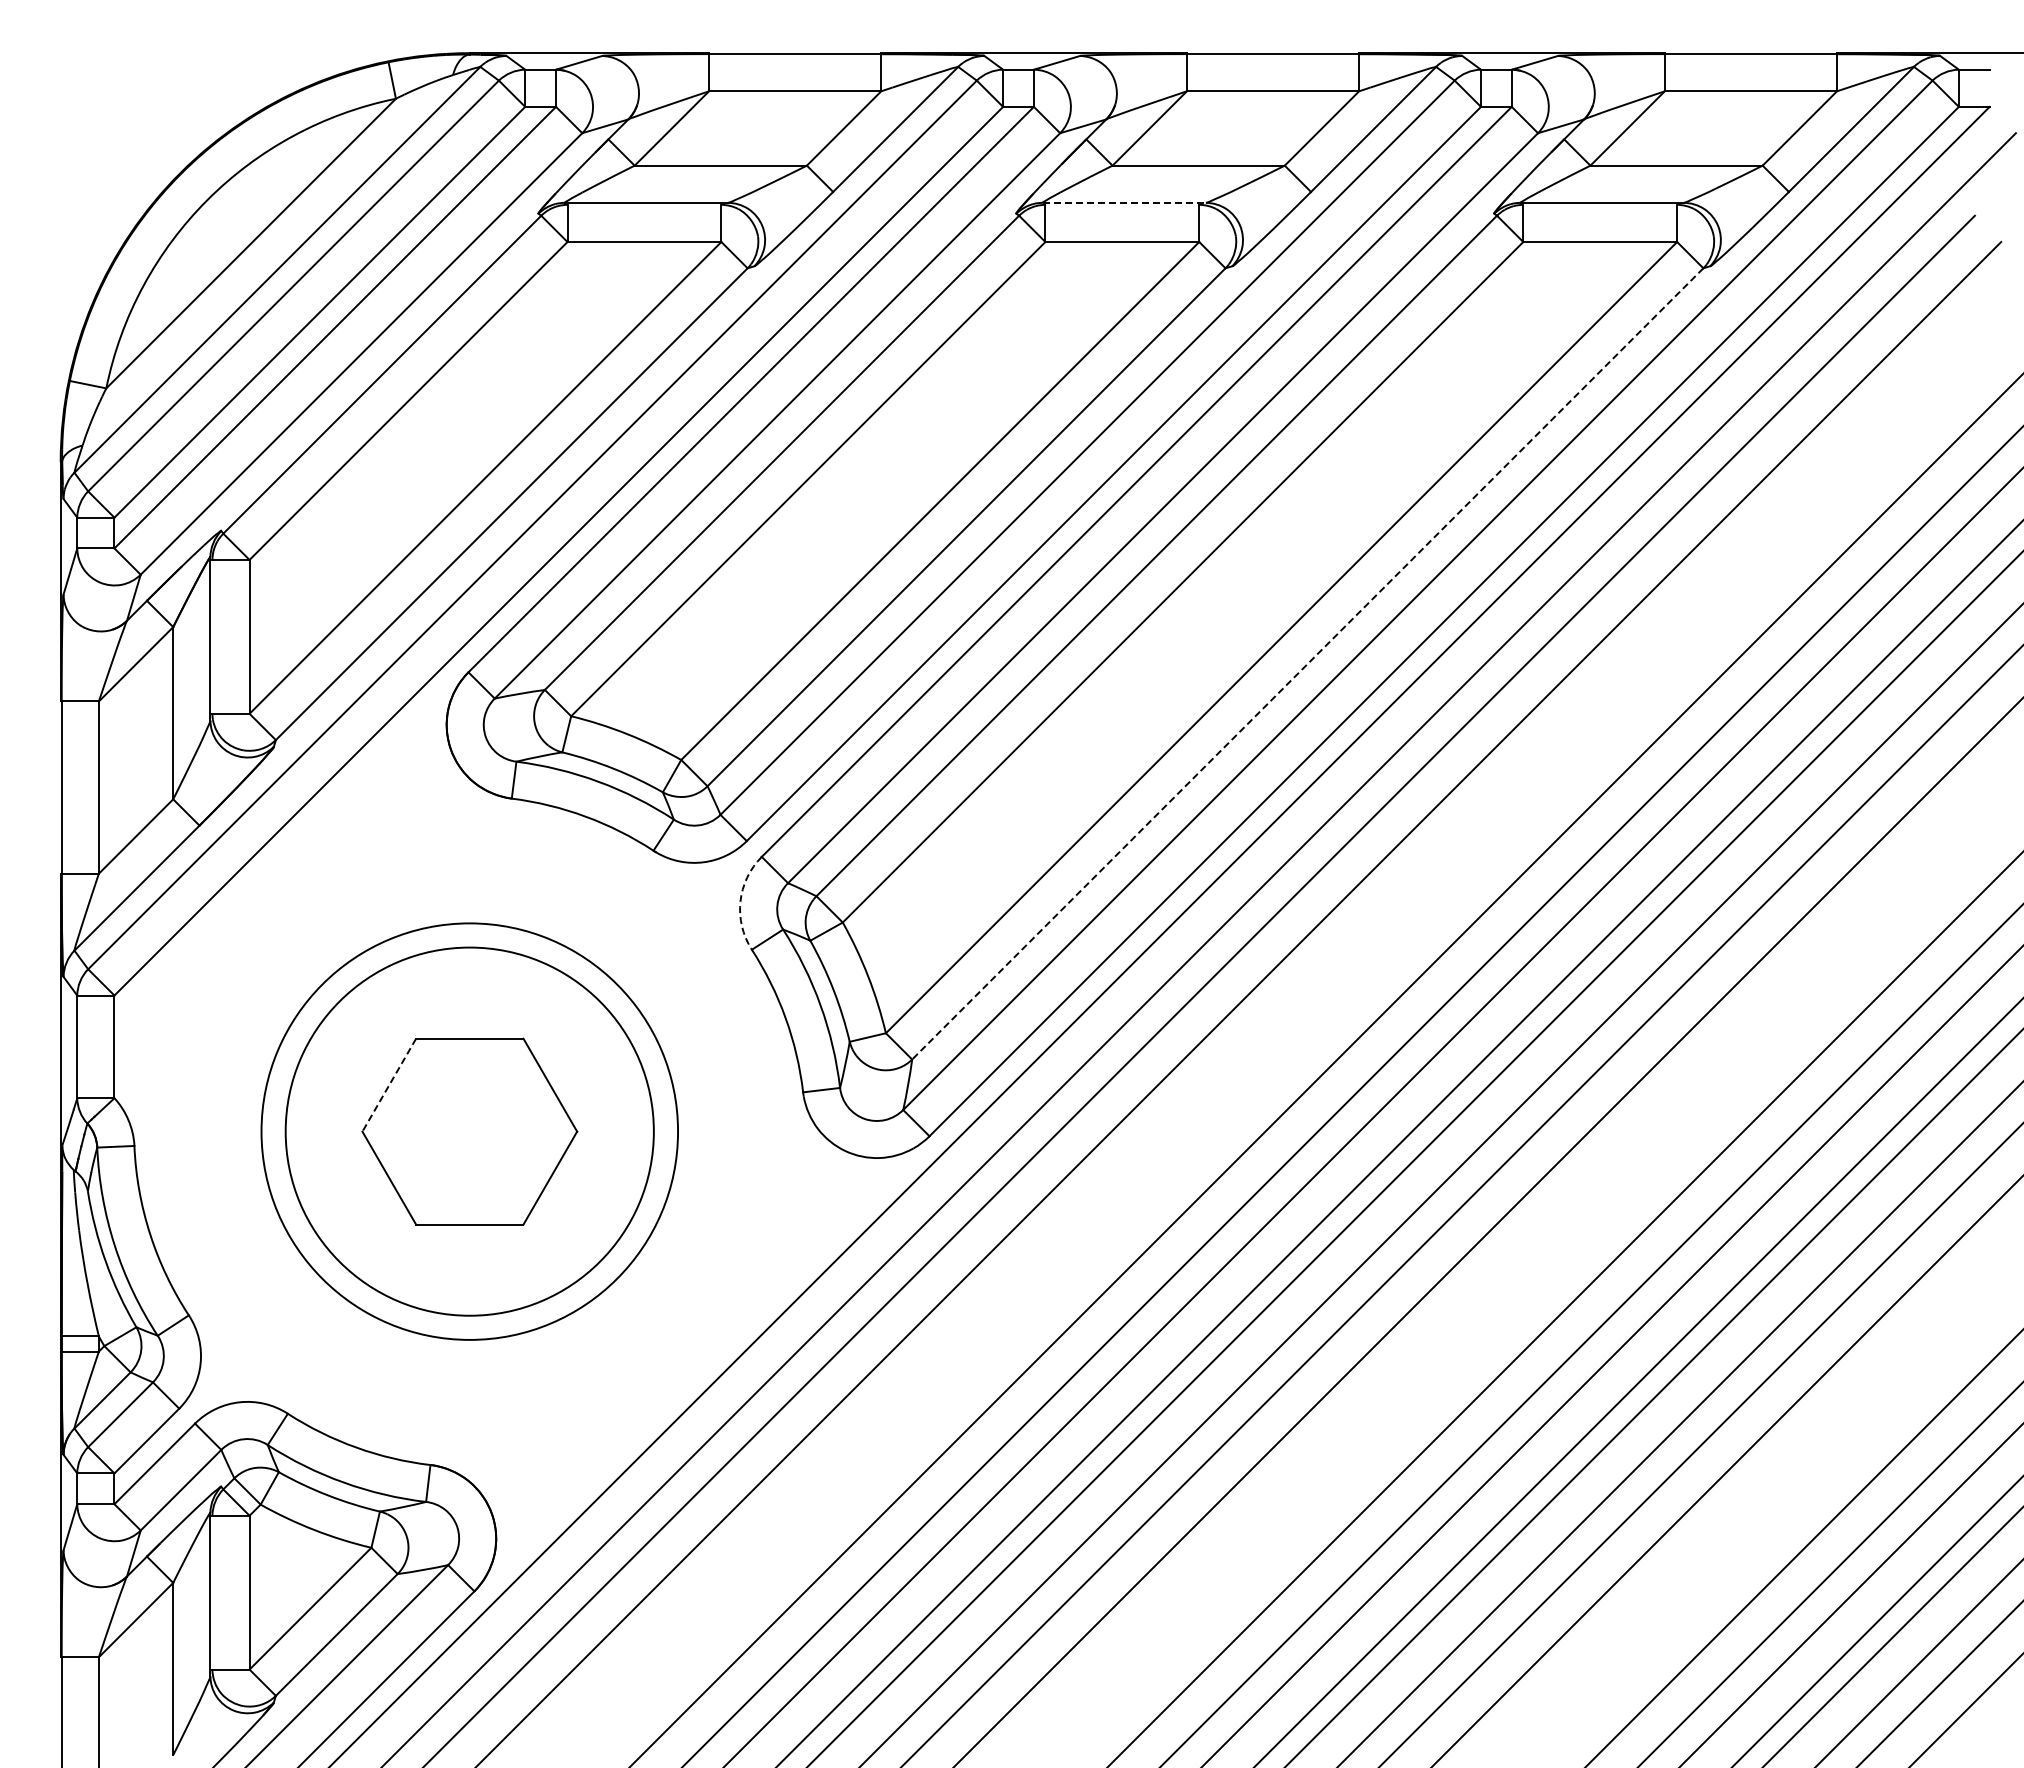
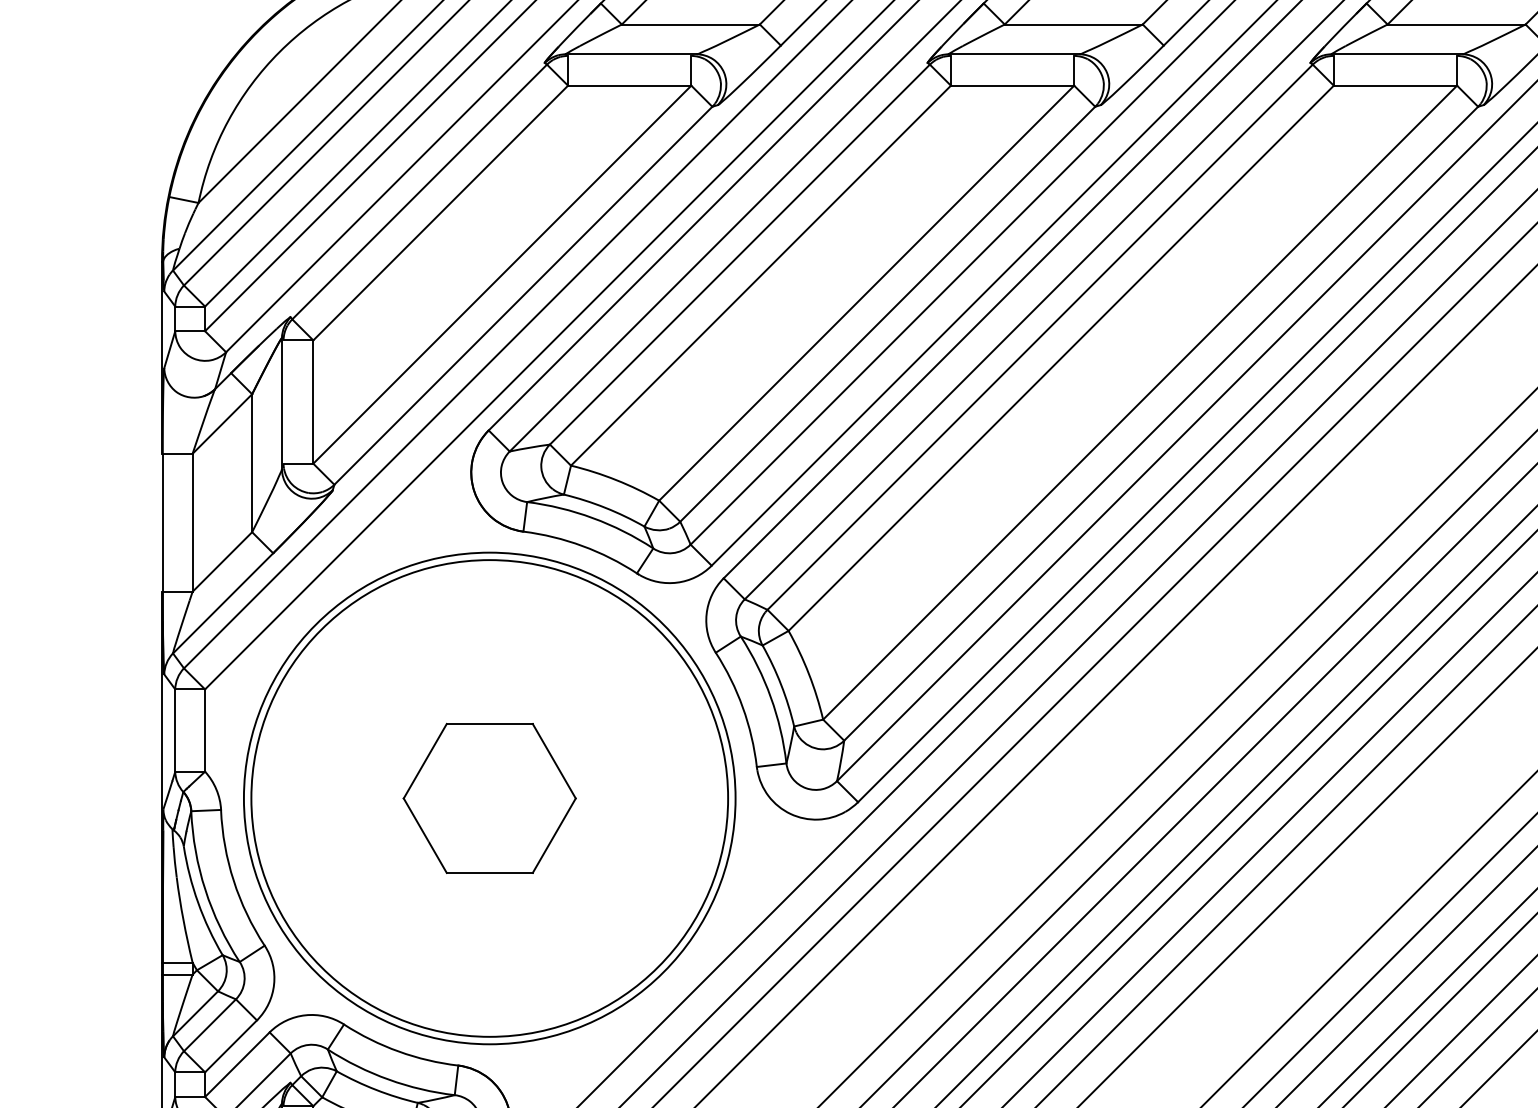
line: (1124, 202) -> (1014, 54), dashed -> solid
line: (1307, 664) -> (1160, 424), dashed -> solid
arc: (740, 901) -> (706, 614), dashed -> solid
line: (389, 1085) -> (425, 761), dashed -> solid
circle: (469, 1131) -> (489, 798), size x1.43
circle: (469, 1131) -> (489, 798), size x1.67

